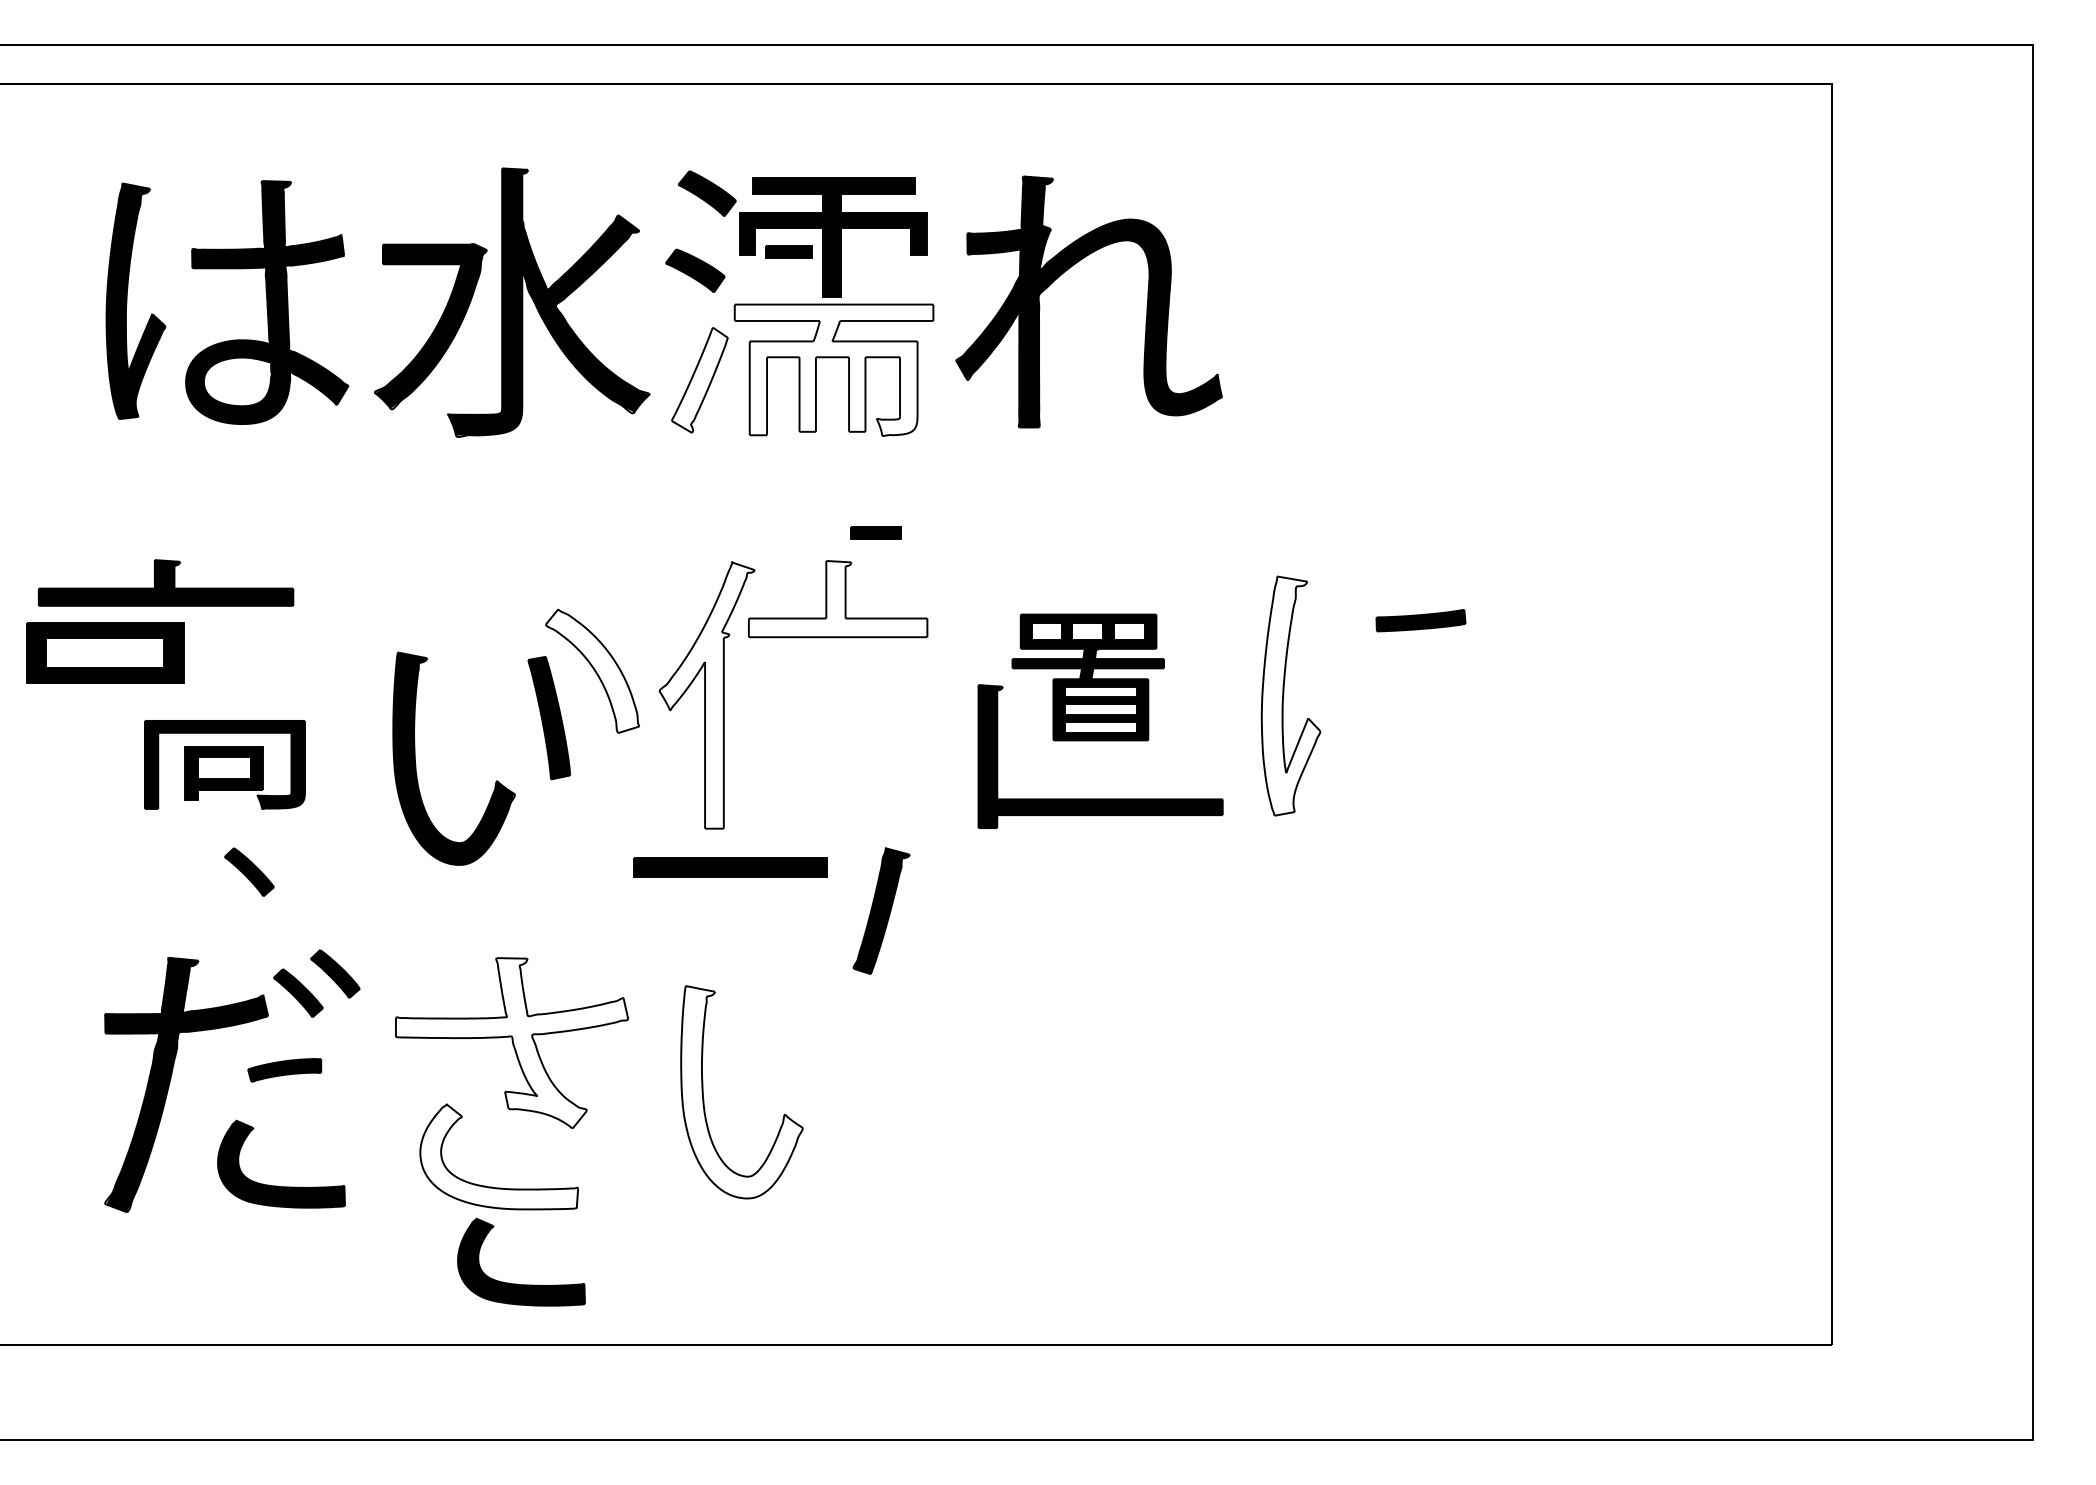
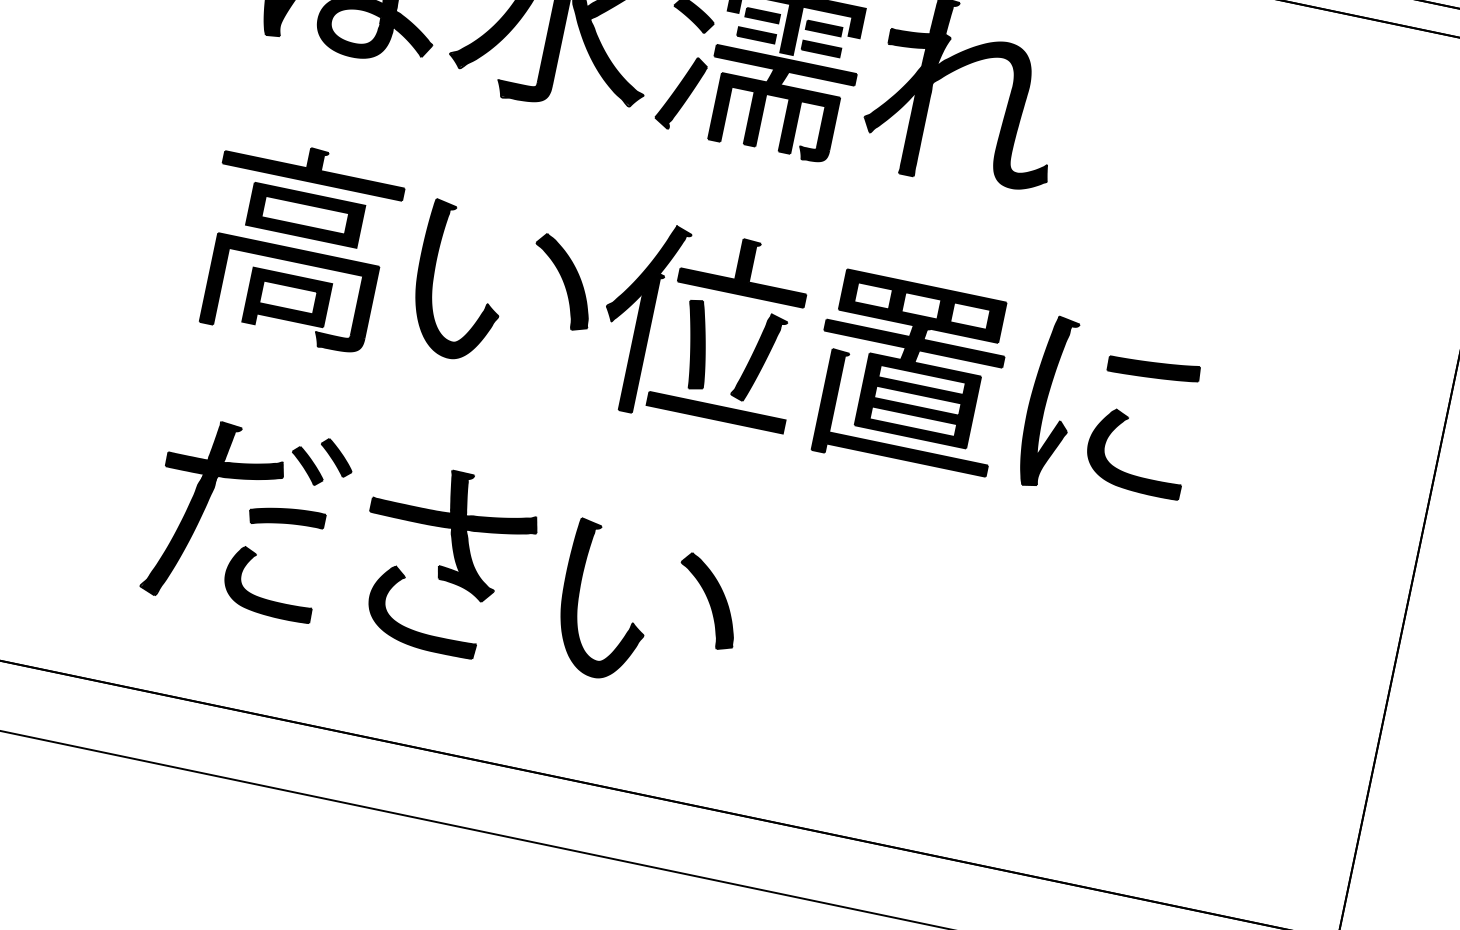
part: (786, 279) -> (756, 34), added
part: (877, 280) -> (820, 48), added
fill: (833, 369) -> (776, 105), added
fill: (699, 379) -> (680, 92), added
part: (875, 532) -> (823, 28), moved
part: (166, 582) -> (316, 165), moved
fill: (837, 598) -> (745, 267), added
part: (1420, 620) -> (1153, 368), size x1.43
part: (105, 652) -> (305, 215), moved
fill: (592, 671) -> (562, 282), added
part: (1088, 677) -> (911, 359), size x1.67
fill: (706, 695) -> (639, 316), added
fill: (1290, 695) -> (1051, 402), added
part: (549, 718) -> (696, 345), moved
part: (224, 764) -> (289, 293), size x1.43
part: (416, 764) -> (433, 280), moved
part: (1419, 770) -> (1130, 474), added
part: (730, 867) -> (716, 412), moved
part: (249, 871) -> (291, 373), removed
part: (881, 910) -> (759, 357), moved
fill: (511, 1043) -> (450, 532), added
part: (880, 1063) -> (707, 601), added
part: (284, 1070) -> (286, 518), size x1.43
fill: (741, 1092) -> (605, 601), added
fill: (499, 1156) -> (425, 610), added
part: (517, 1283) -> (419, 703), removed

